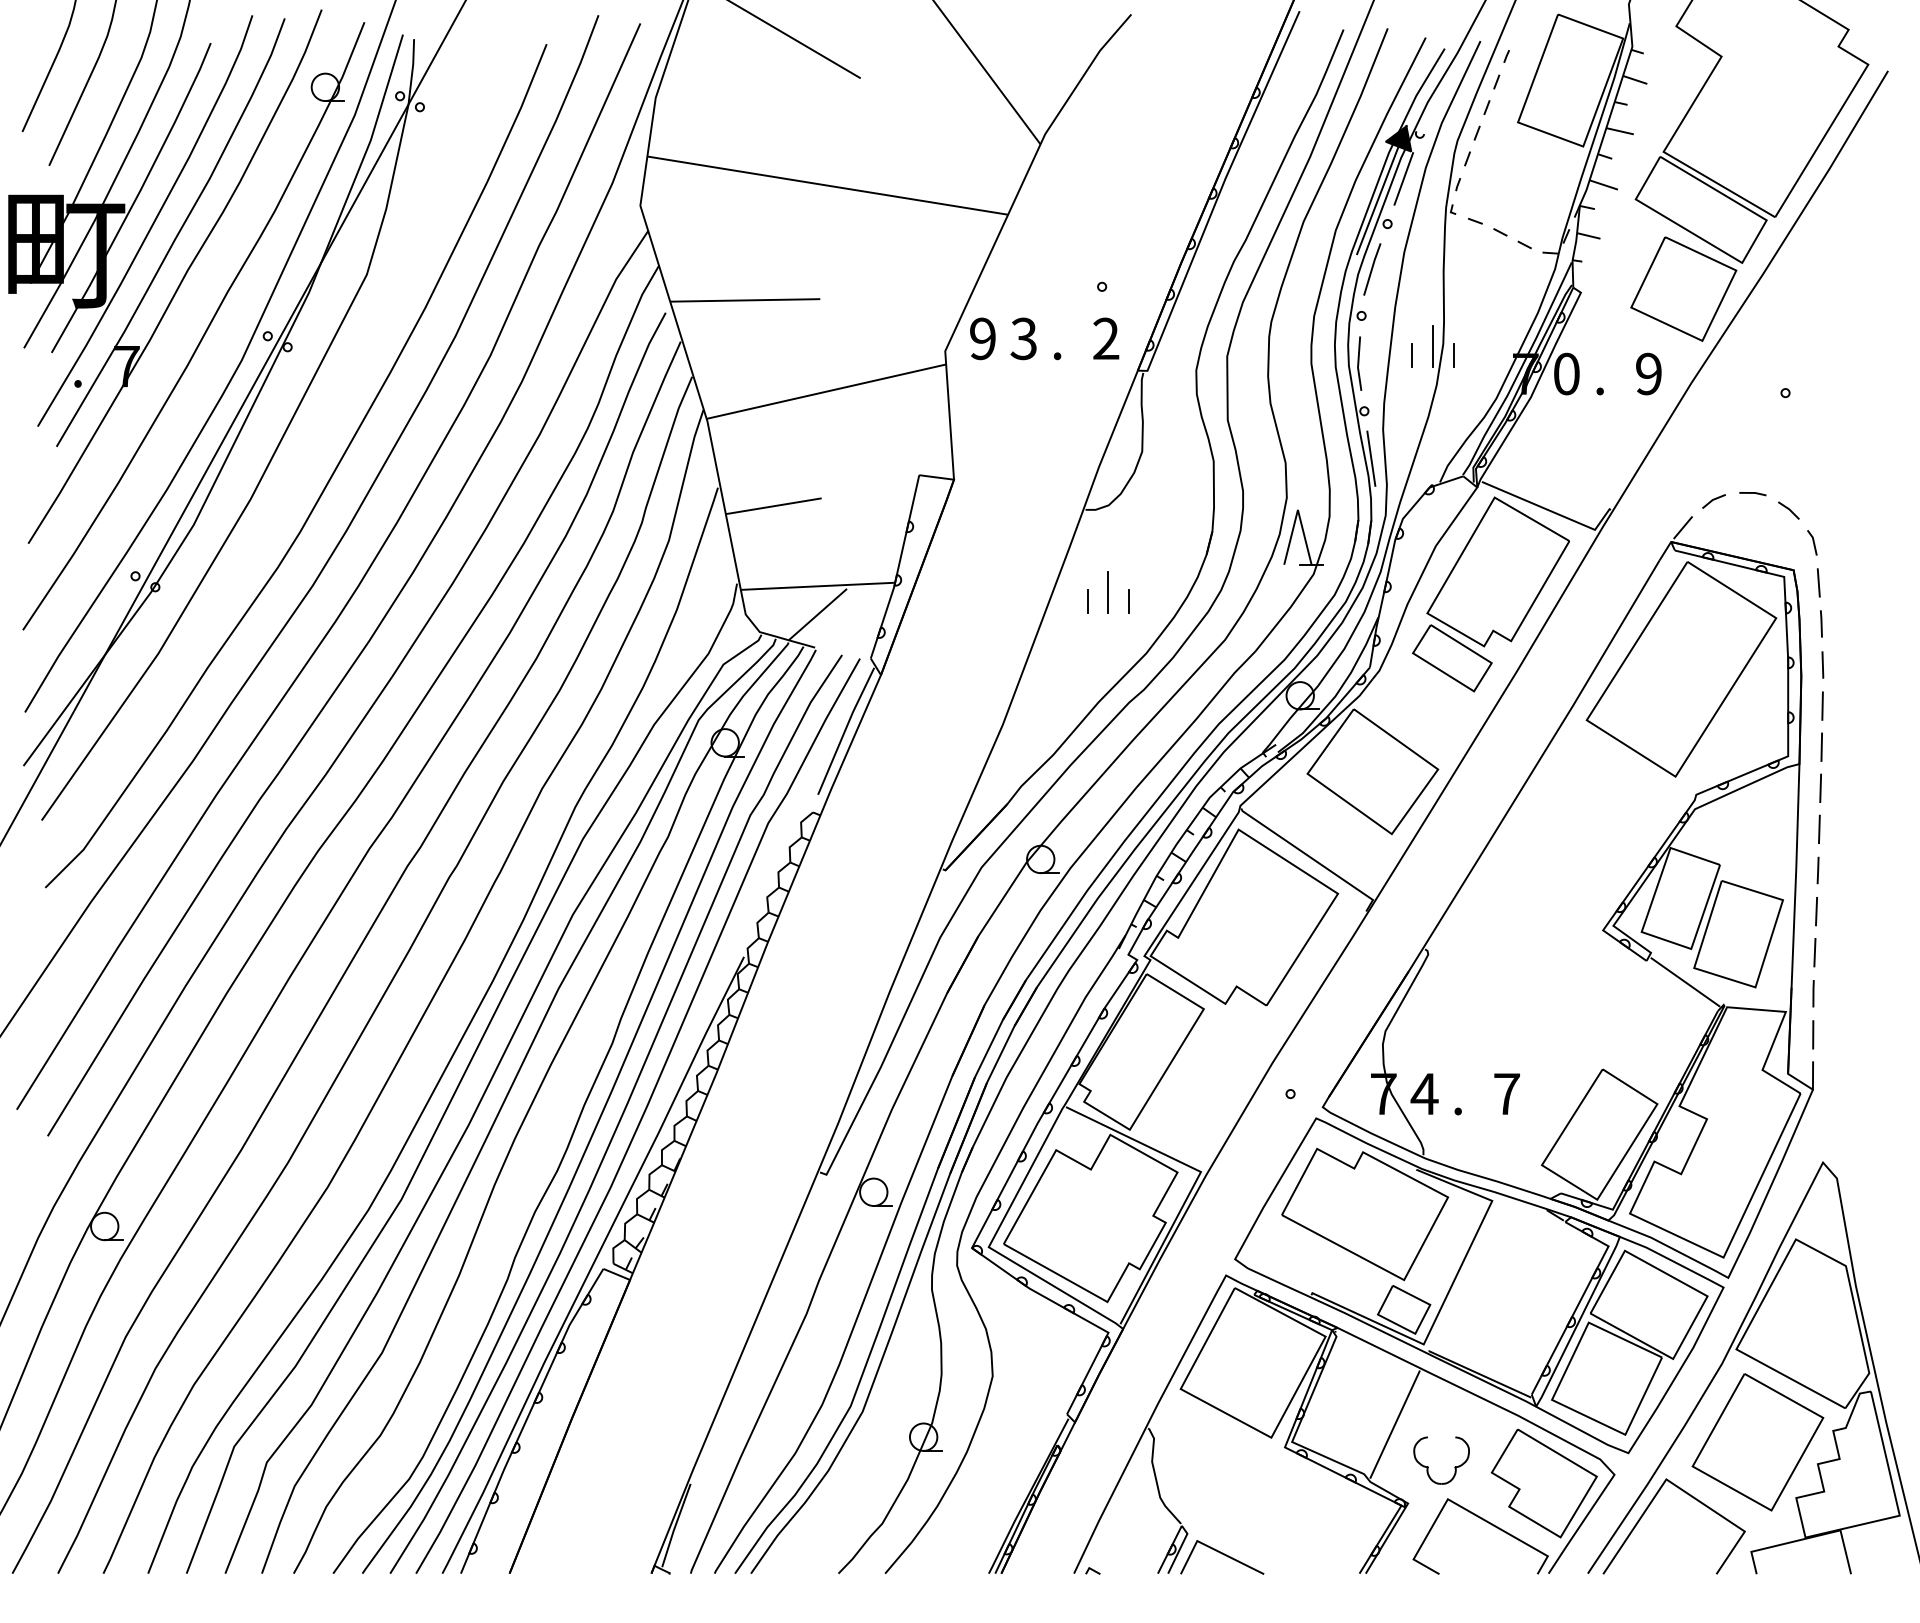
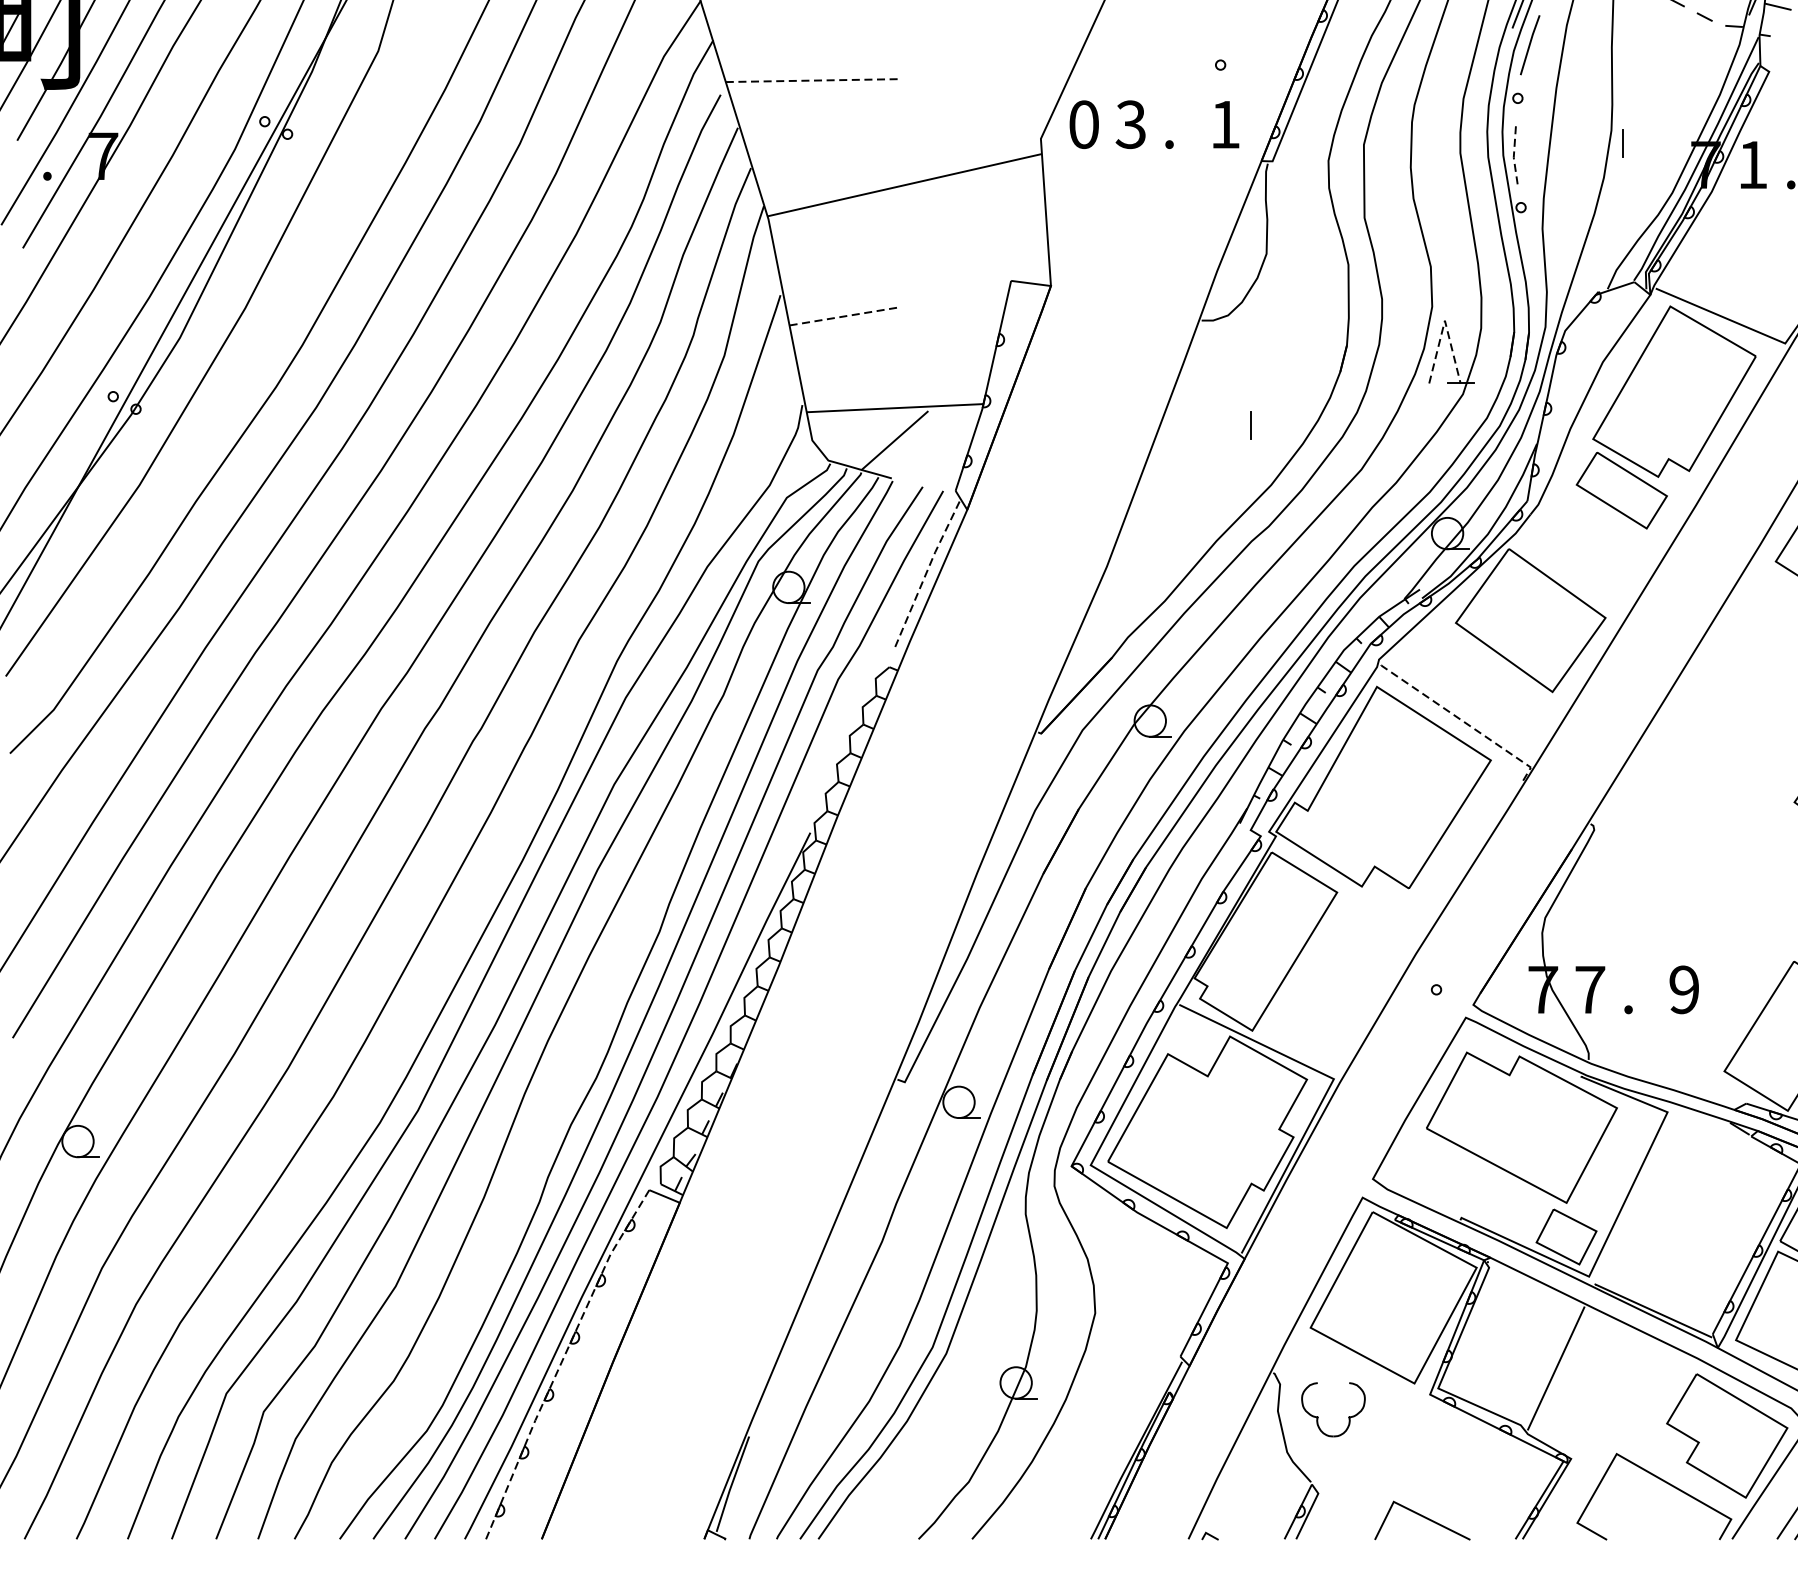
line: (745, 300) -> (812, 80), solid -> dashed
text: (982, 338) -> (1083, 124), 9 -> 0
text: (1106, 338) -> (1225, 124), 2 -> 1
line: (1432, 345) -> (1599, 132), removed
line: (1411, 355) -> (1575, 143), removed
line: (1358, 363) -> (1514, 152), solid -> dashed
text: (1566, 373) -> (1752, 164), 0 -> 1
line: (1371, 458) -> (1529, 261), removed
line: (773, 506) -> (844, 316), solid -> dashed
line: (1297, 509) -> (1444, 320), solid -> dashed
line: (1108, 591) -> (1227, 414), removed
line: (1087, 601) -> (1203, 425), removed
line: (845, 729) -> (926, 572), solid -> dashed
line: (1311, 858) -> (1460, 719), solid -> dashed
text: (1424, 1093) -> (1589, 989), 4 -> 7
text: (1506, 1093) -> (1683, 989), 7 -> 9
line: (527, 1418) -> (562, 1361), solid -> dashed
part: (1428, 1466) -> (1318, 1416), moved
line: (1223, 1555) -> (1423, 1518), moved

